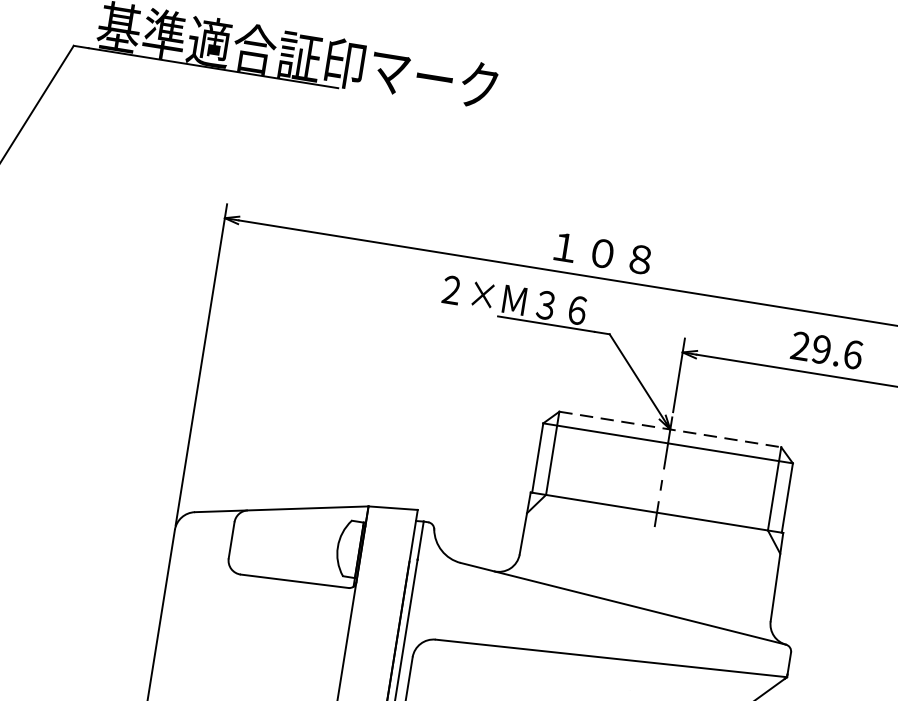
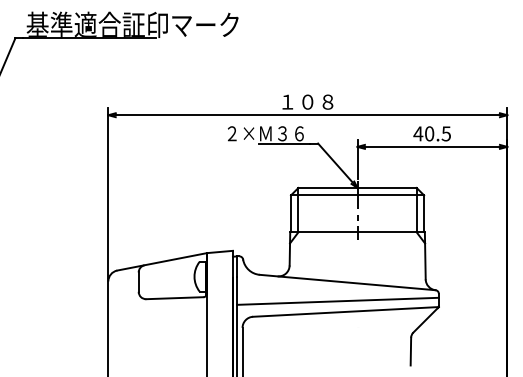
text: (827, 349) -> (432, 133), 29.6 -> 40.5
line: (672, 428) -> (358, 187), dashed -> solid
line: (598, 634) -> (337, 300), added

